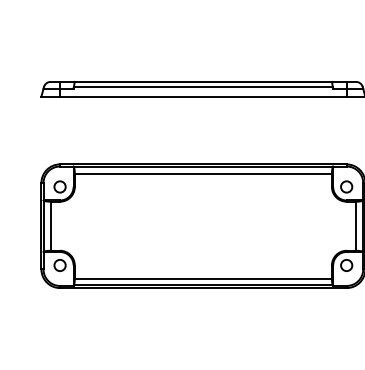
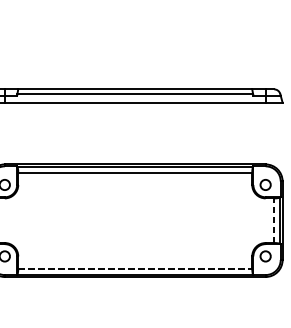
line: (356, 226) -> (274, 220), solid -> dashed
line: (203, 278) -> (135, 268), solid -> dashed

